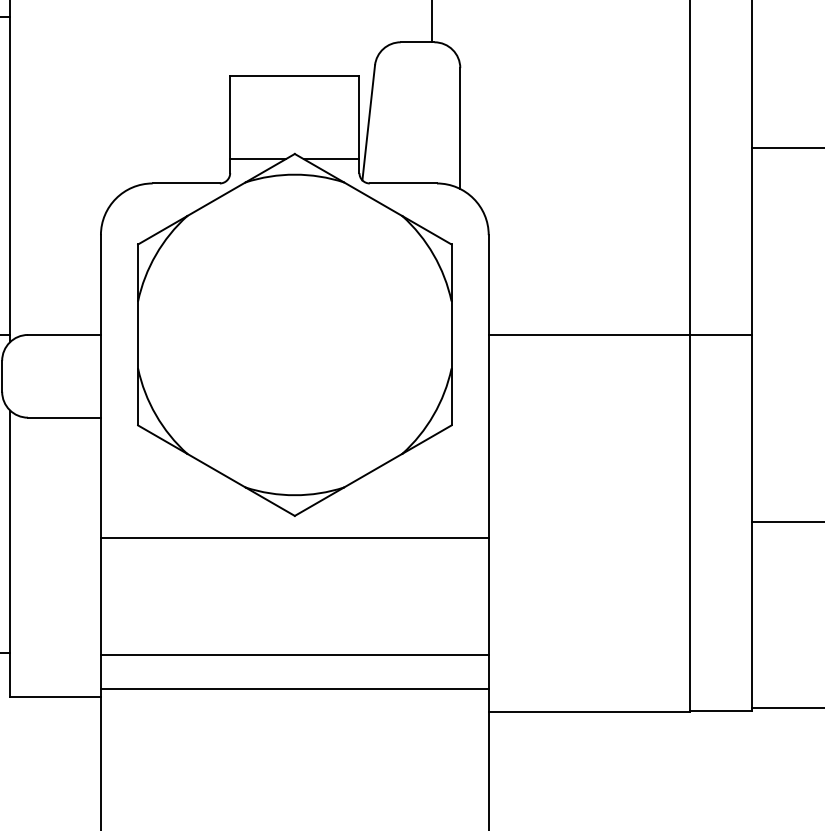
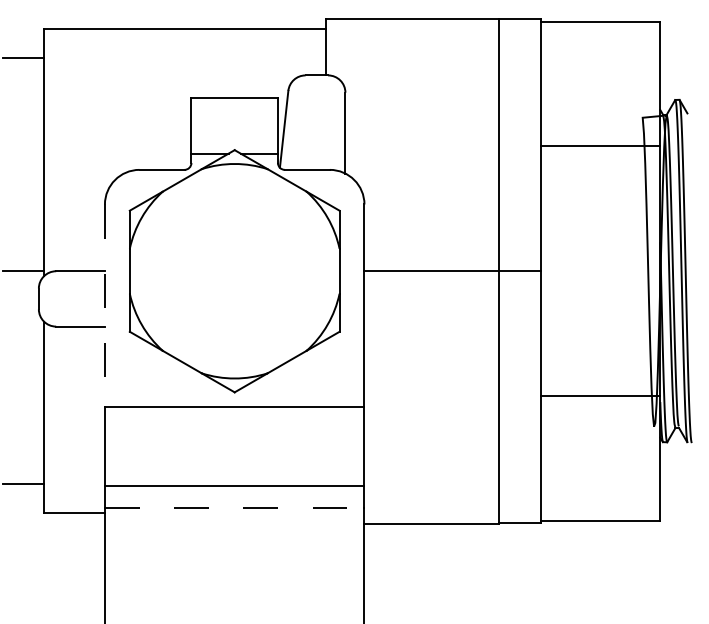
line: (100, 387) -> (104, 306), solid -> dashed
line: (294, 689) -> (234, 508), solid -> dashed

